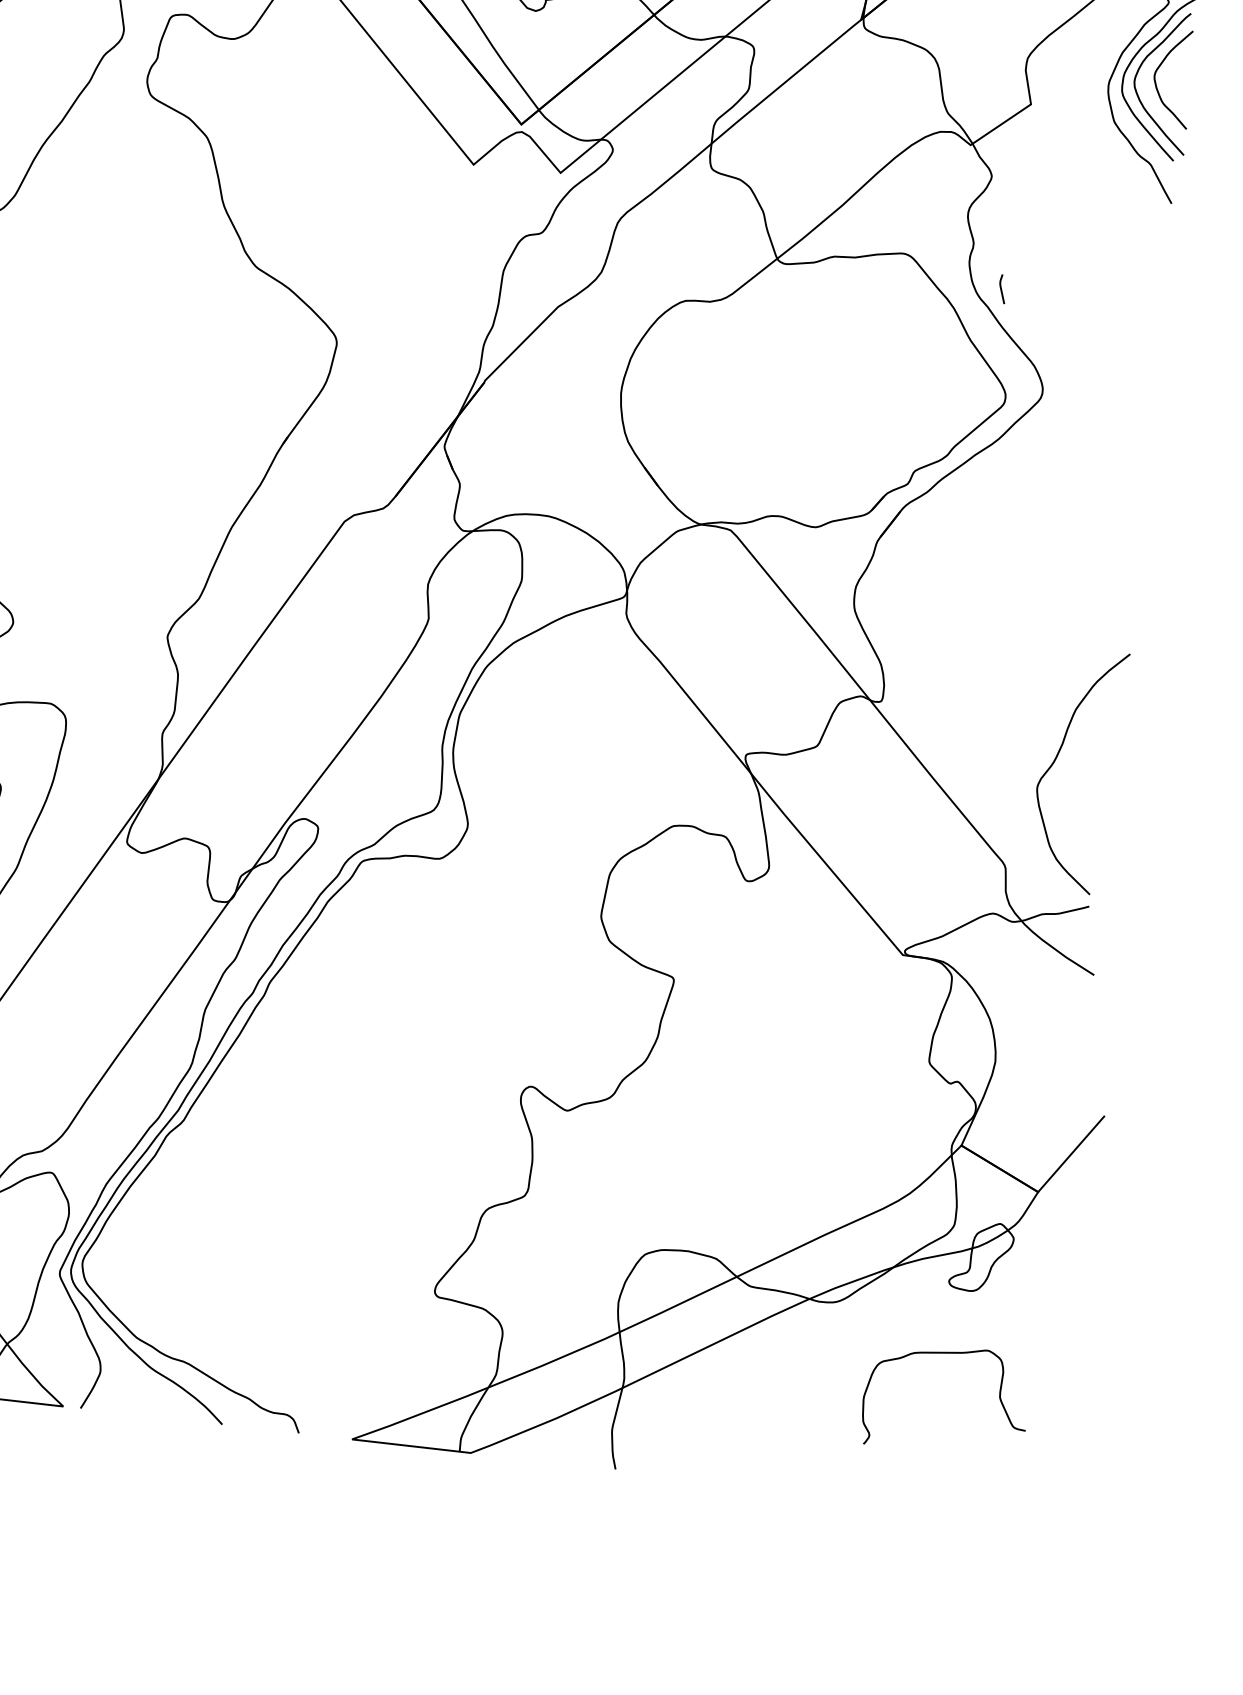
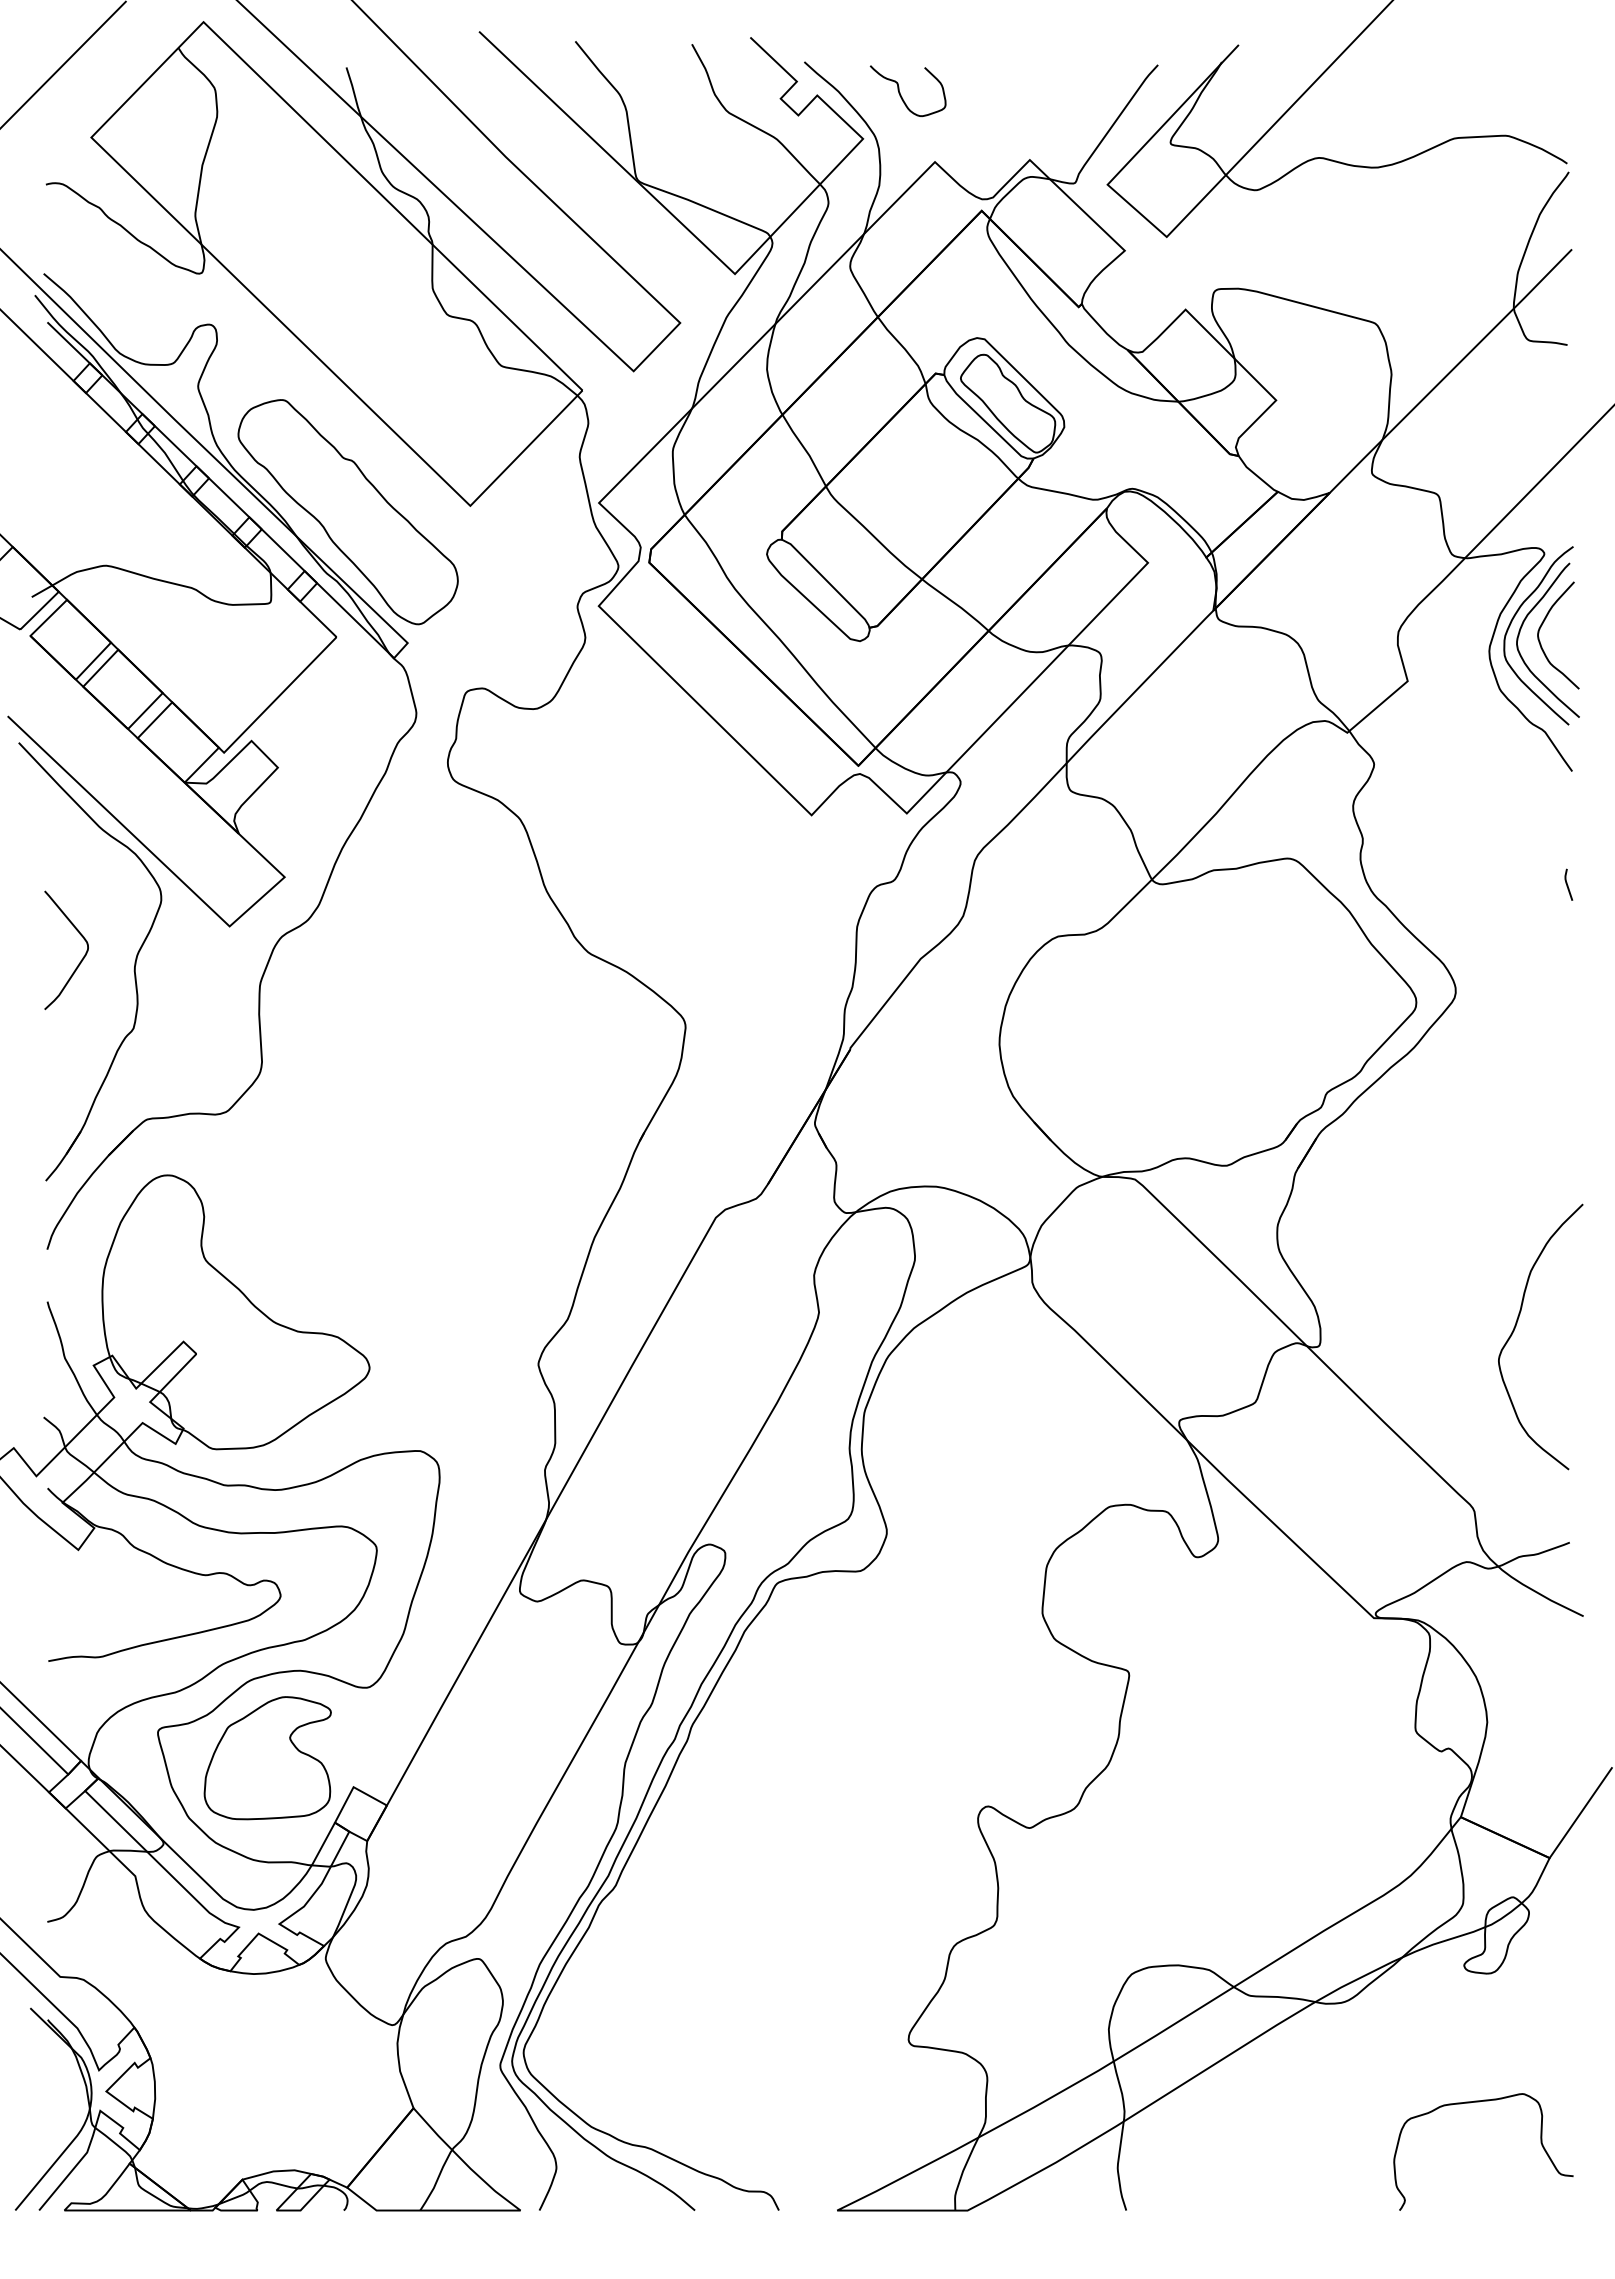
line: (1001, 288) -> (1567, 884), moved
curve: (1056, 758) -> (1516, 1326), moved
curve: (947, 1353) -> (1479, 2102), moved

